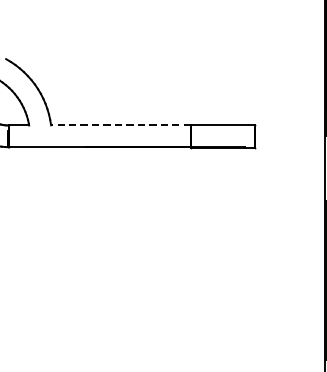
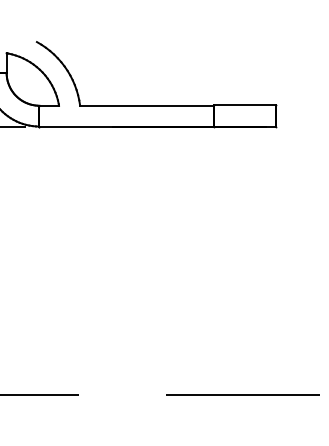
line: (120, 125) -> (146, 105), dashed -> solid

